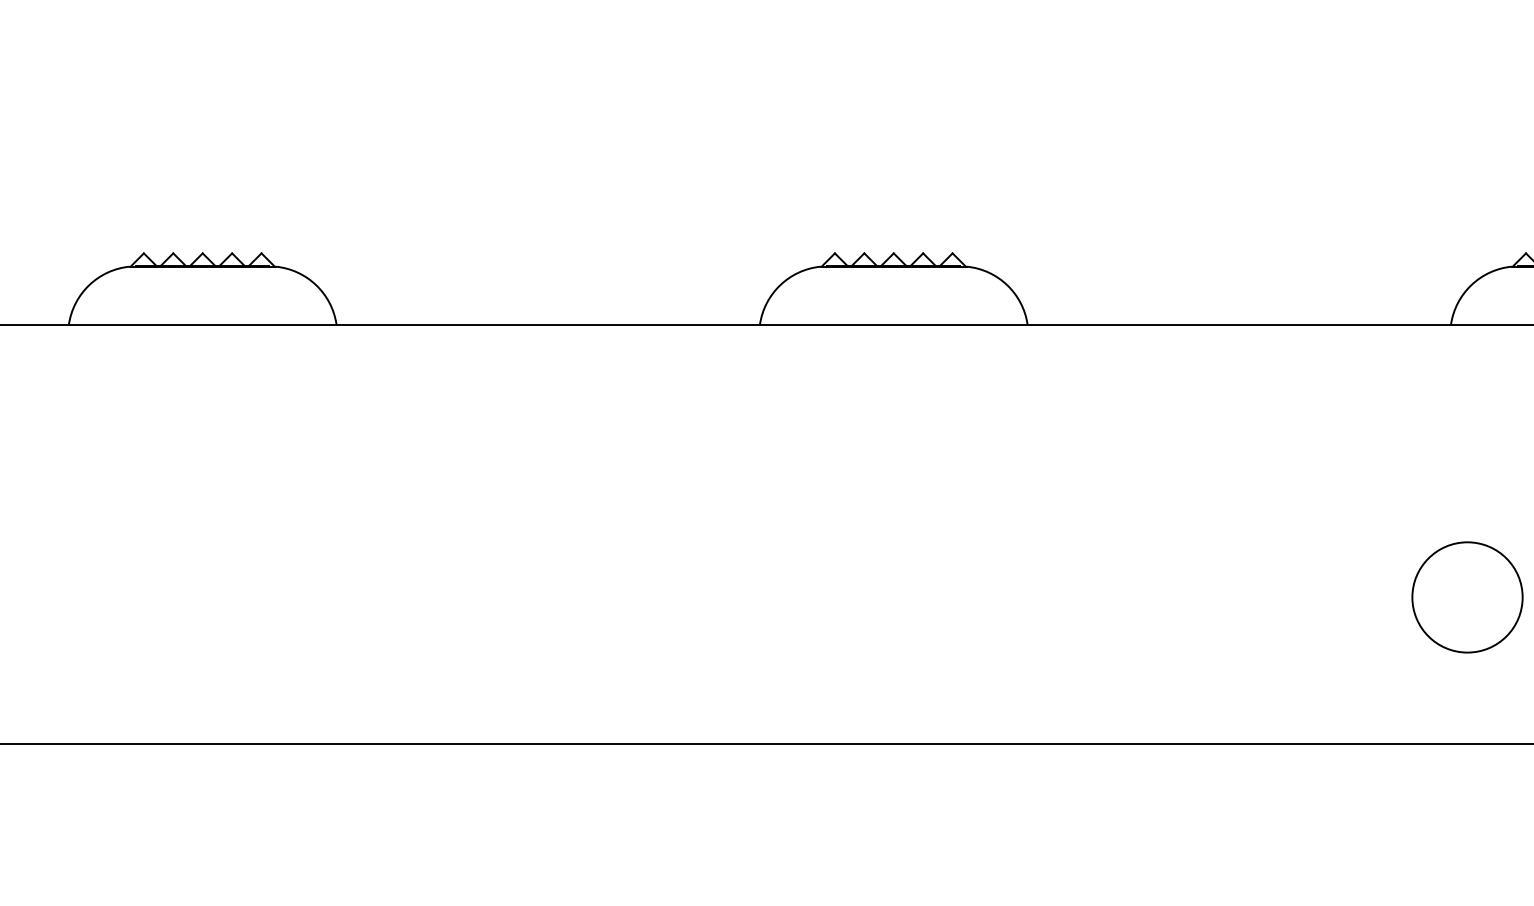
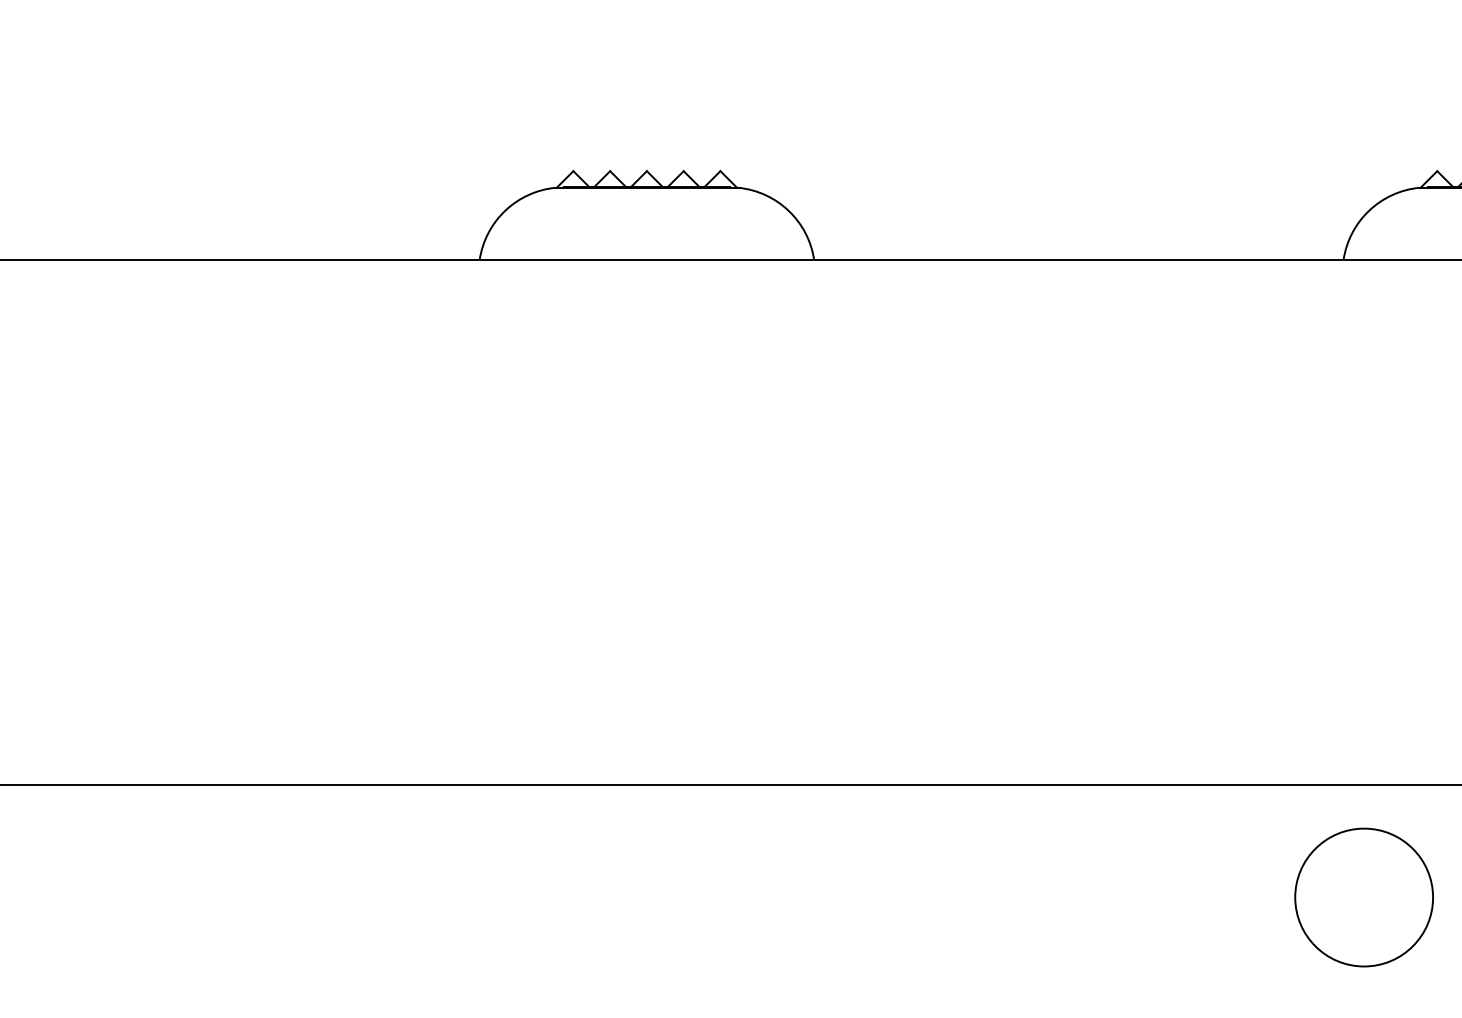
circle: (1467, 597) -> (1364, 897), moved

